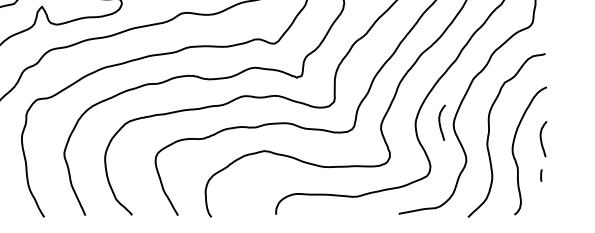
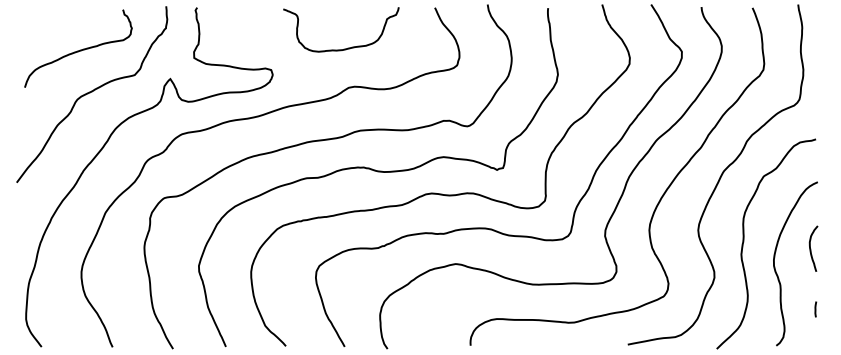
curve: (440, 123) -> (681, 228), removed
line: (541, 175) -> (815, 309), moved

